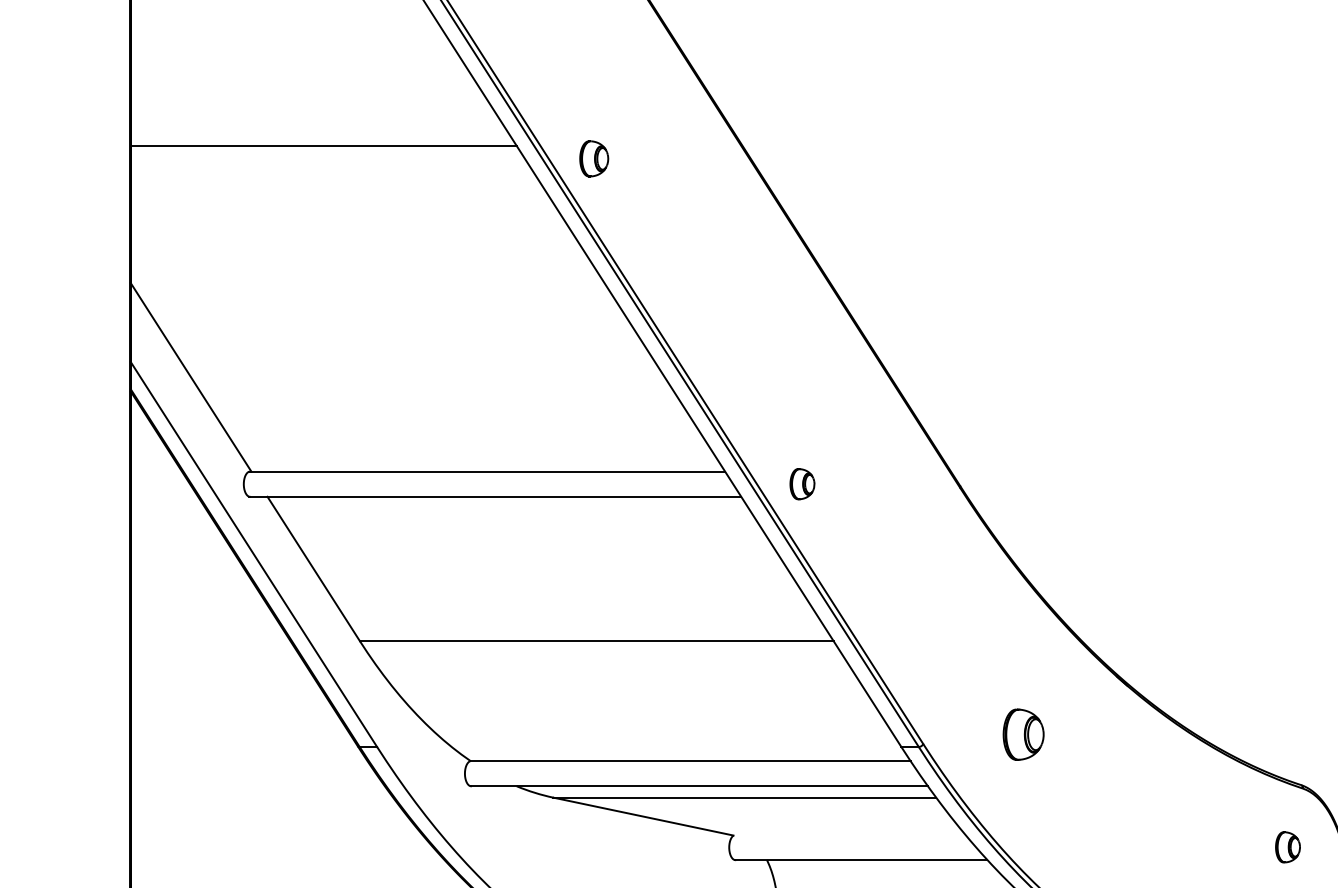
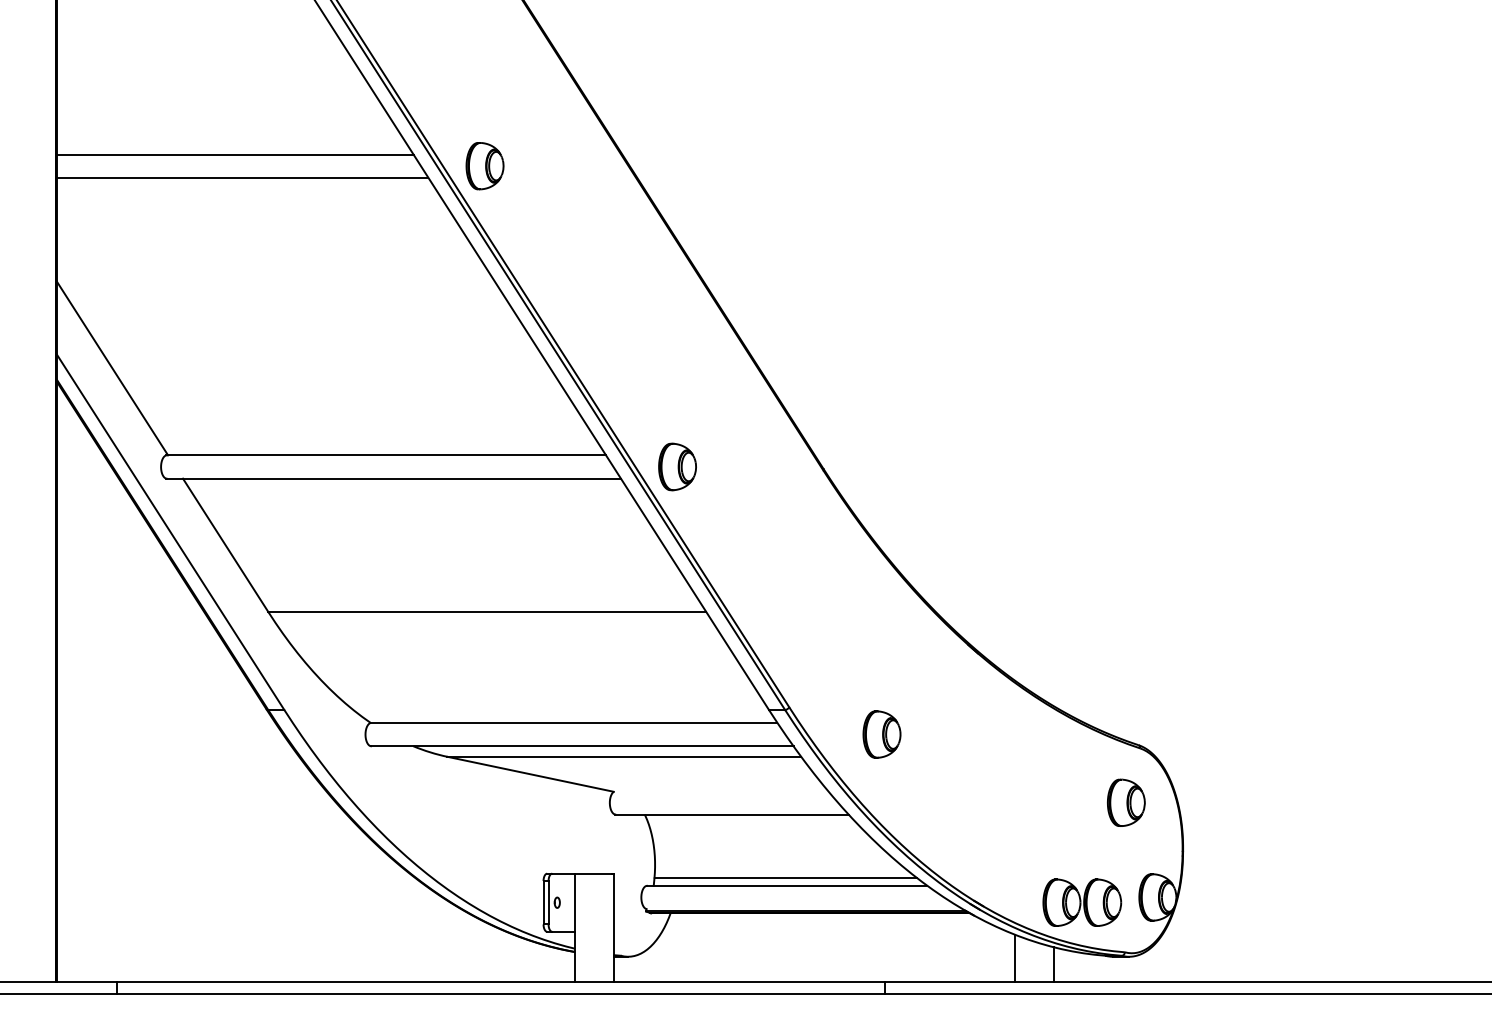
part: (593, 159) -> (484, 166), size x1.43
line: (331, 171) -> (242, 177), added
part: (802, 483) -> (677, 466), size x1.67
part: (1023, 734) -> (881, 734), moved
part: (1288, 847) -> (1126, 802), size x1.67

